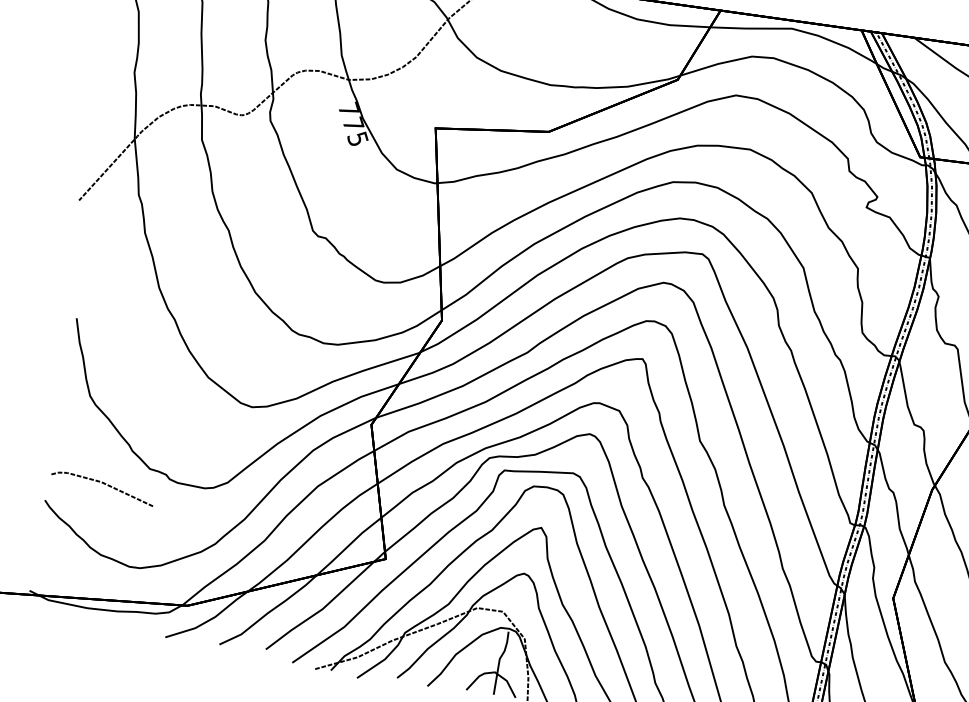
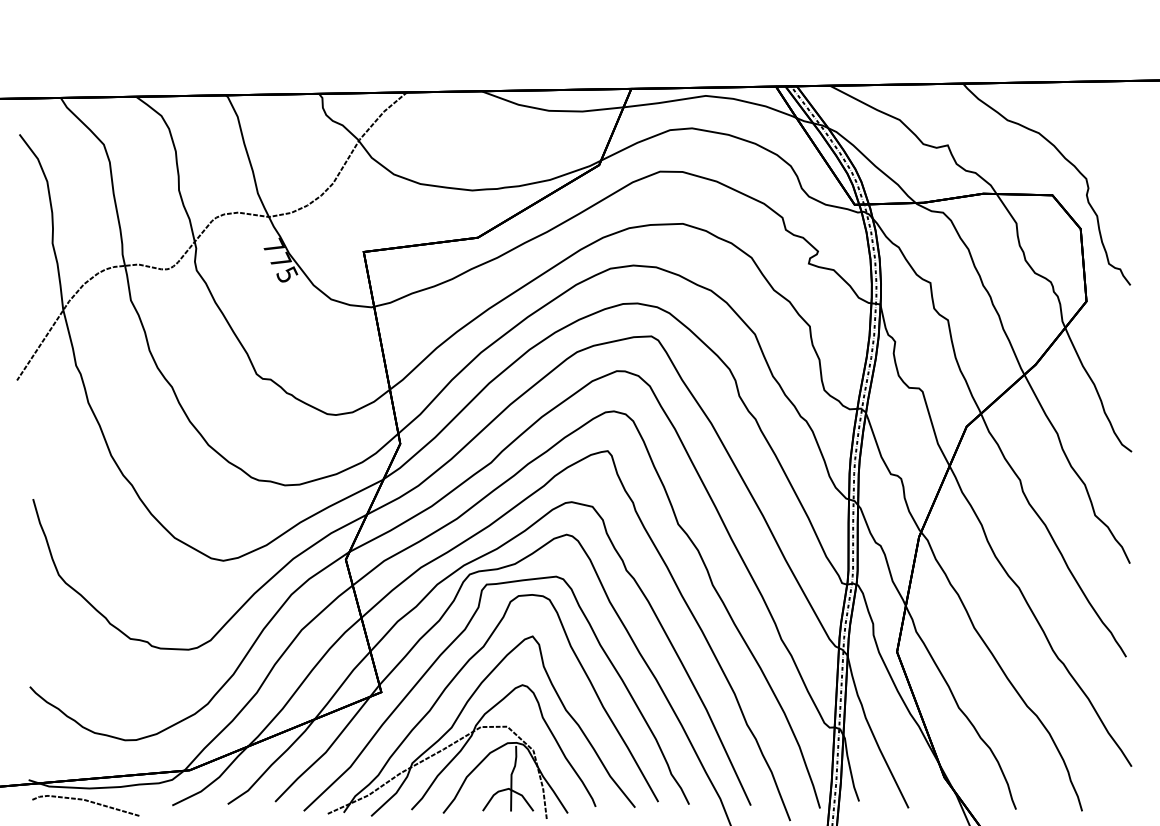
line: (102, 484) -> (85, 801), moved

